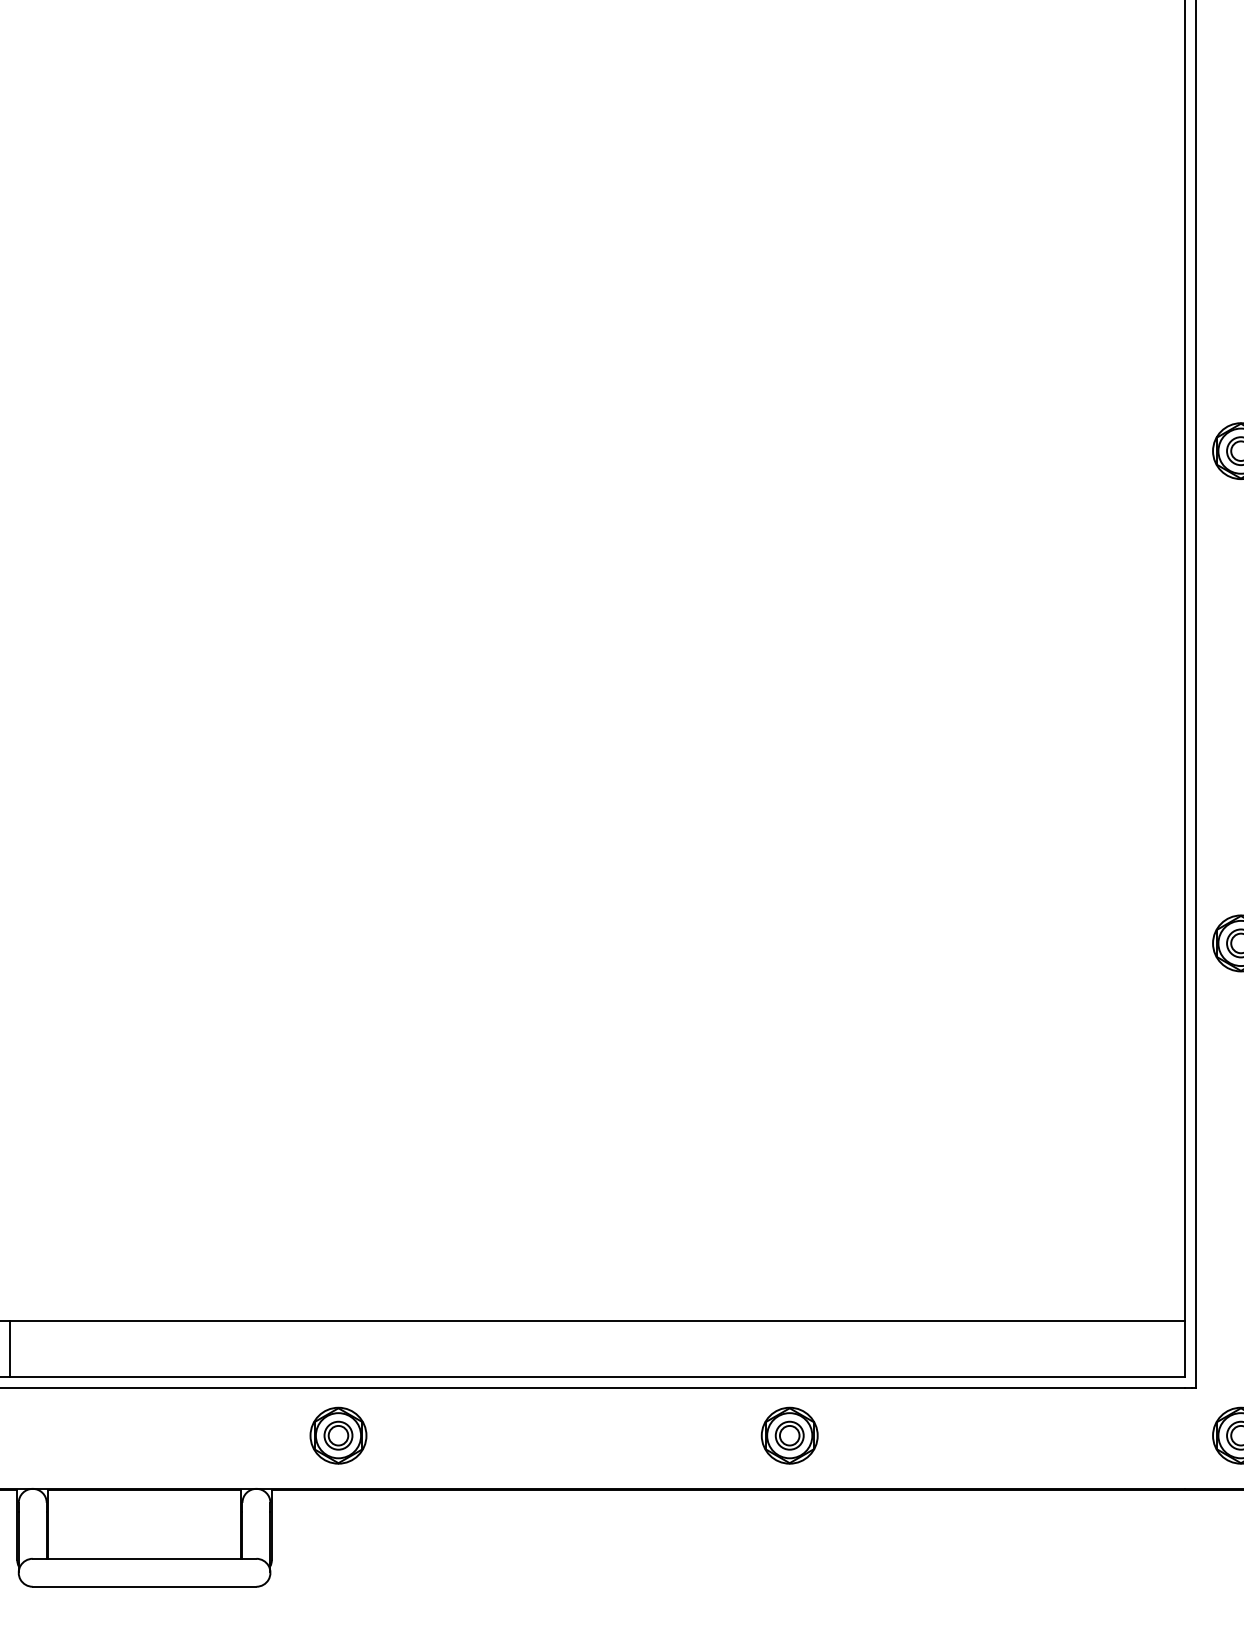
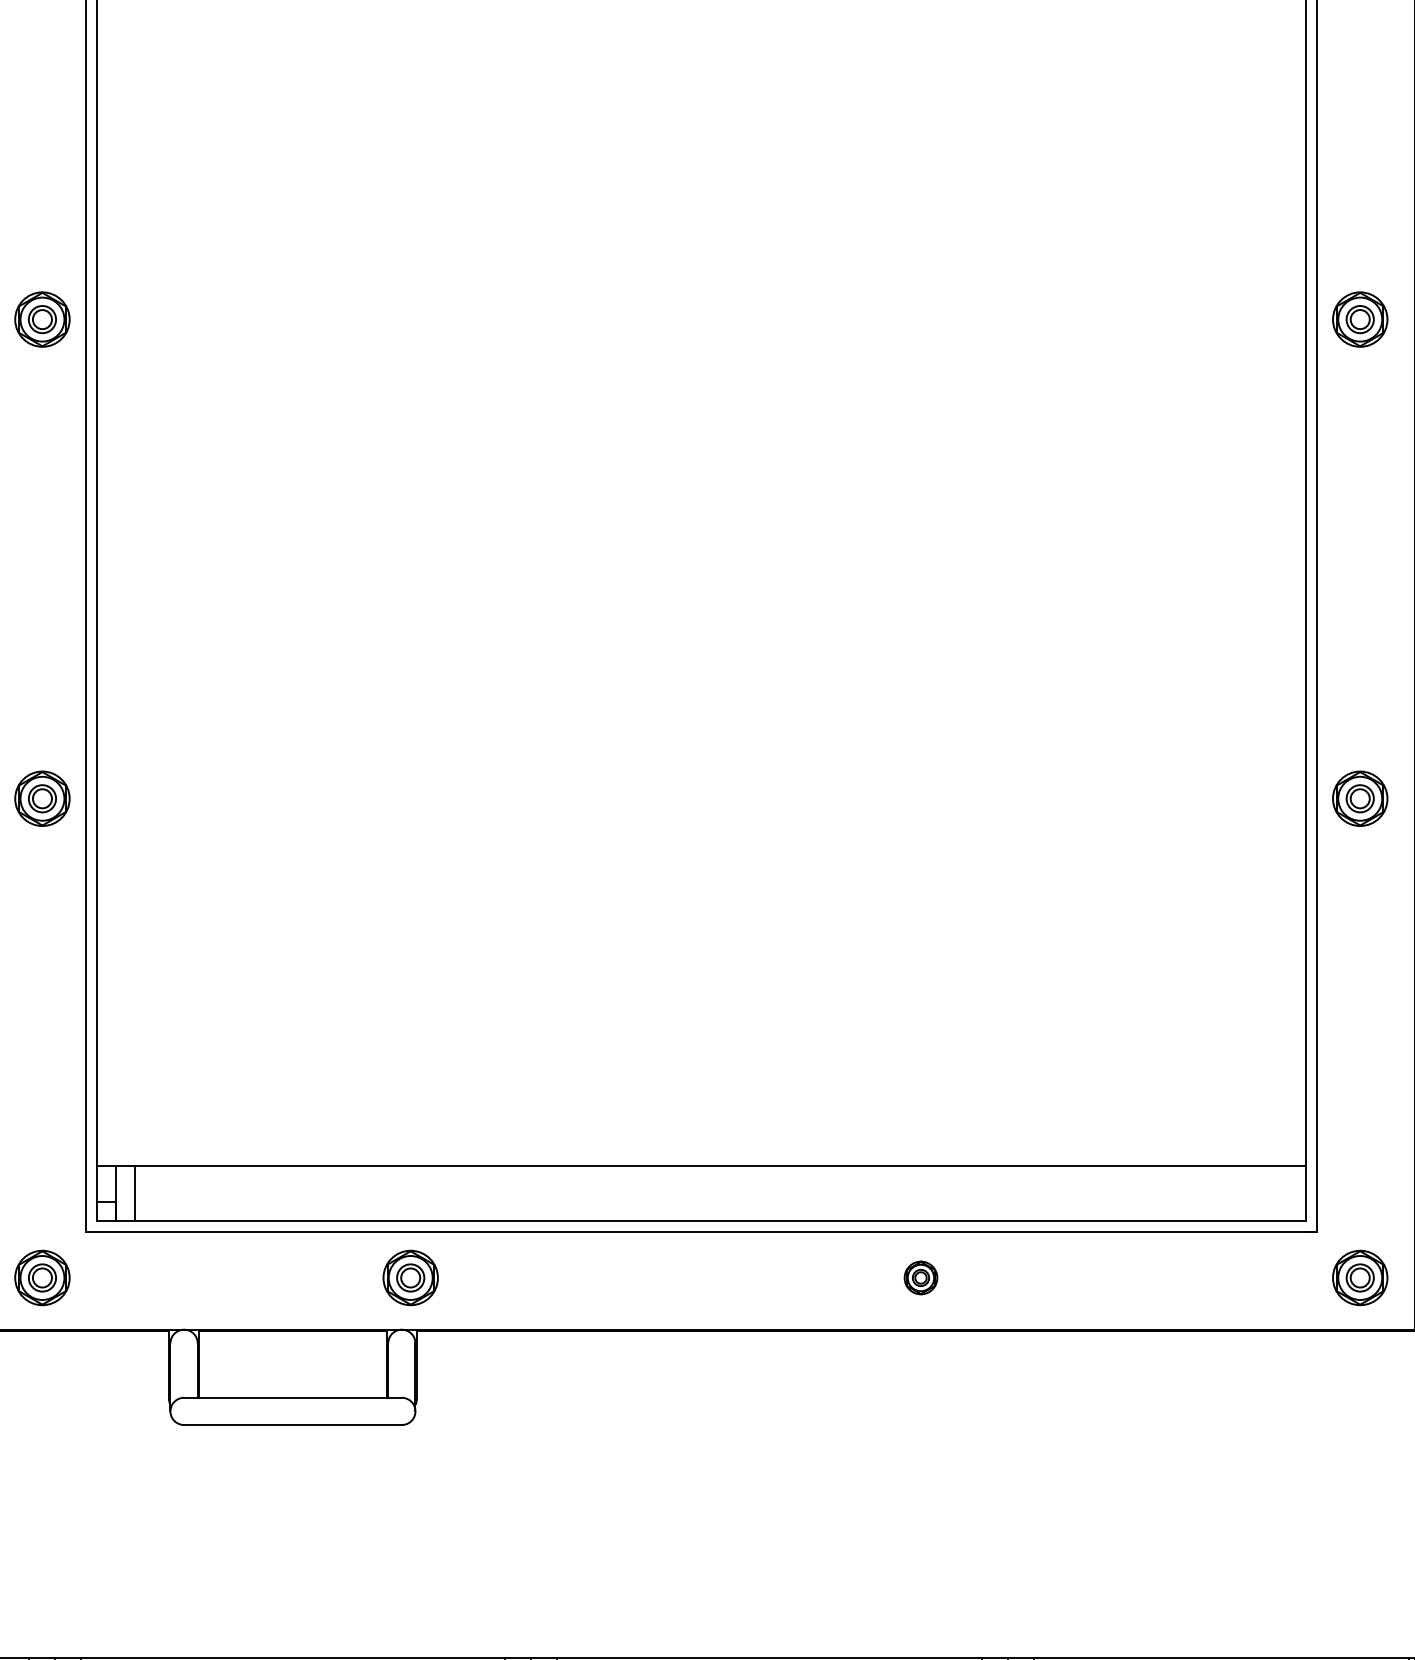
line: (10, 1348) -> (162, 1193), removed
part: (338, 1435) -> (410, 1277), moved
part: (789, 1435) -> (920, 1277), size x0.6

